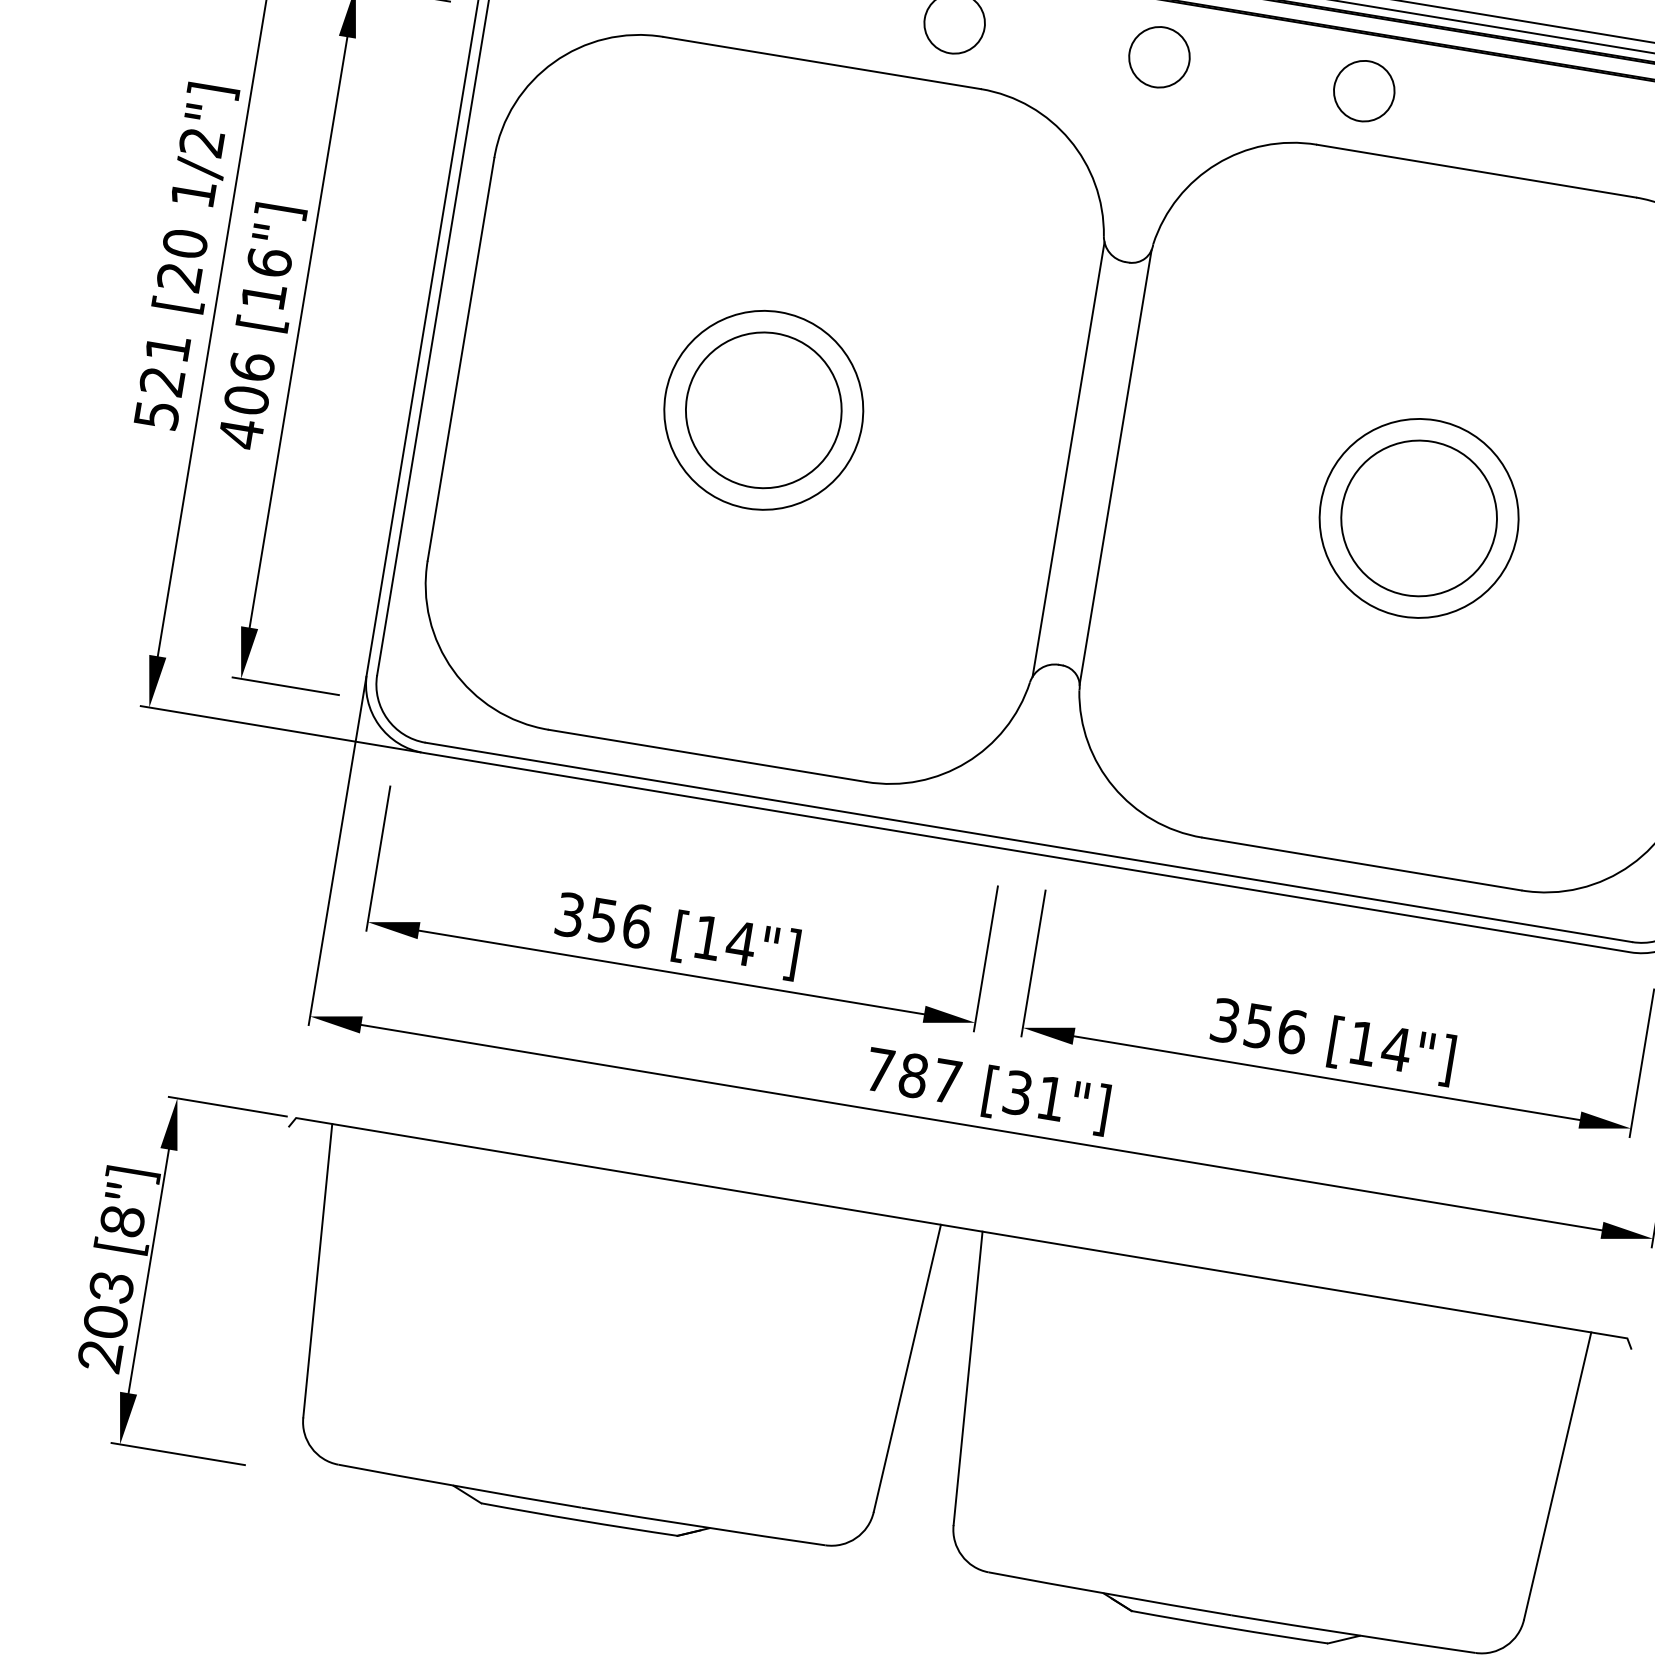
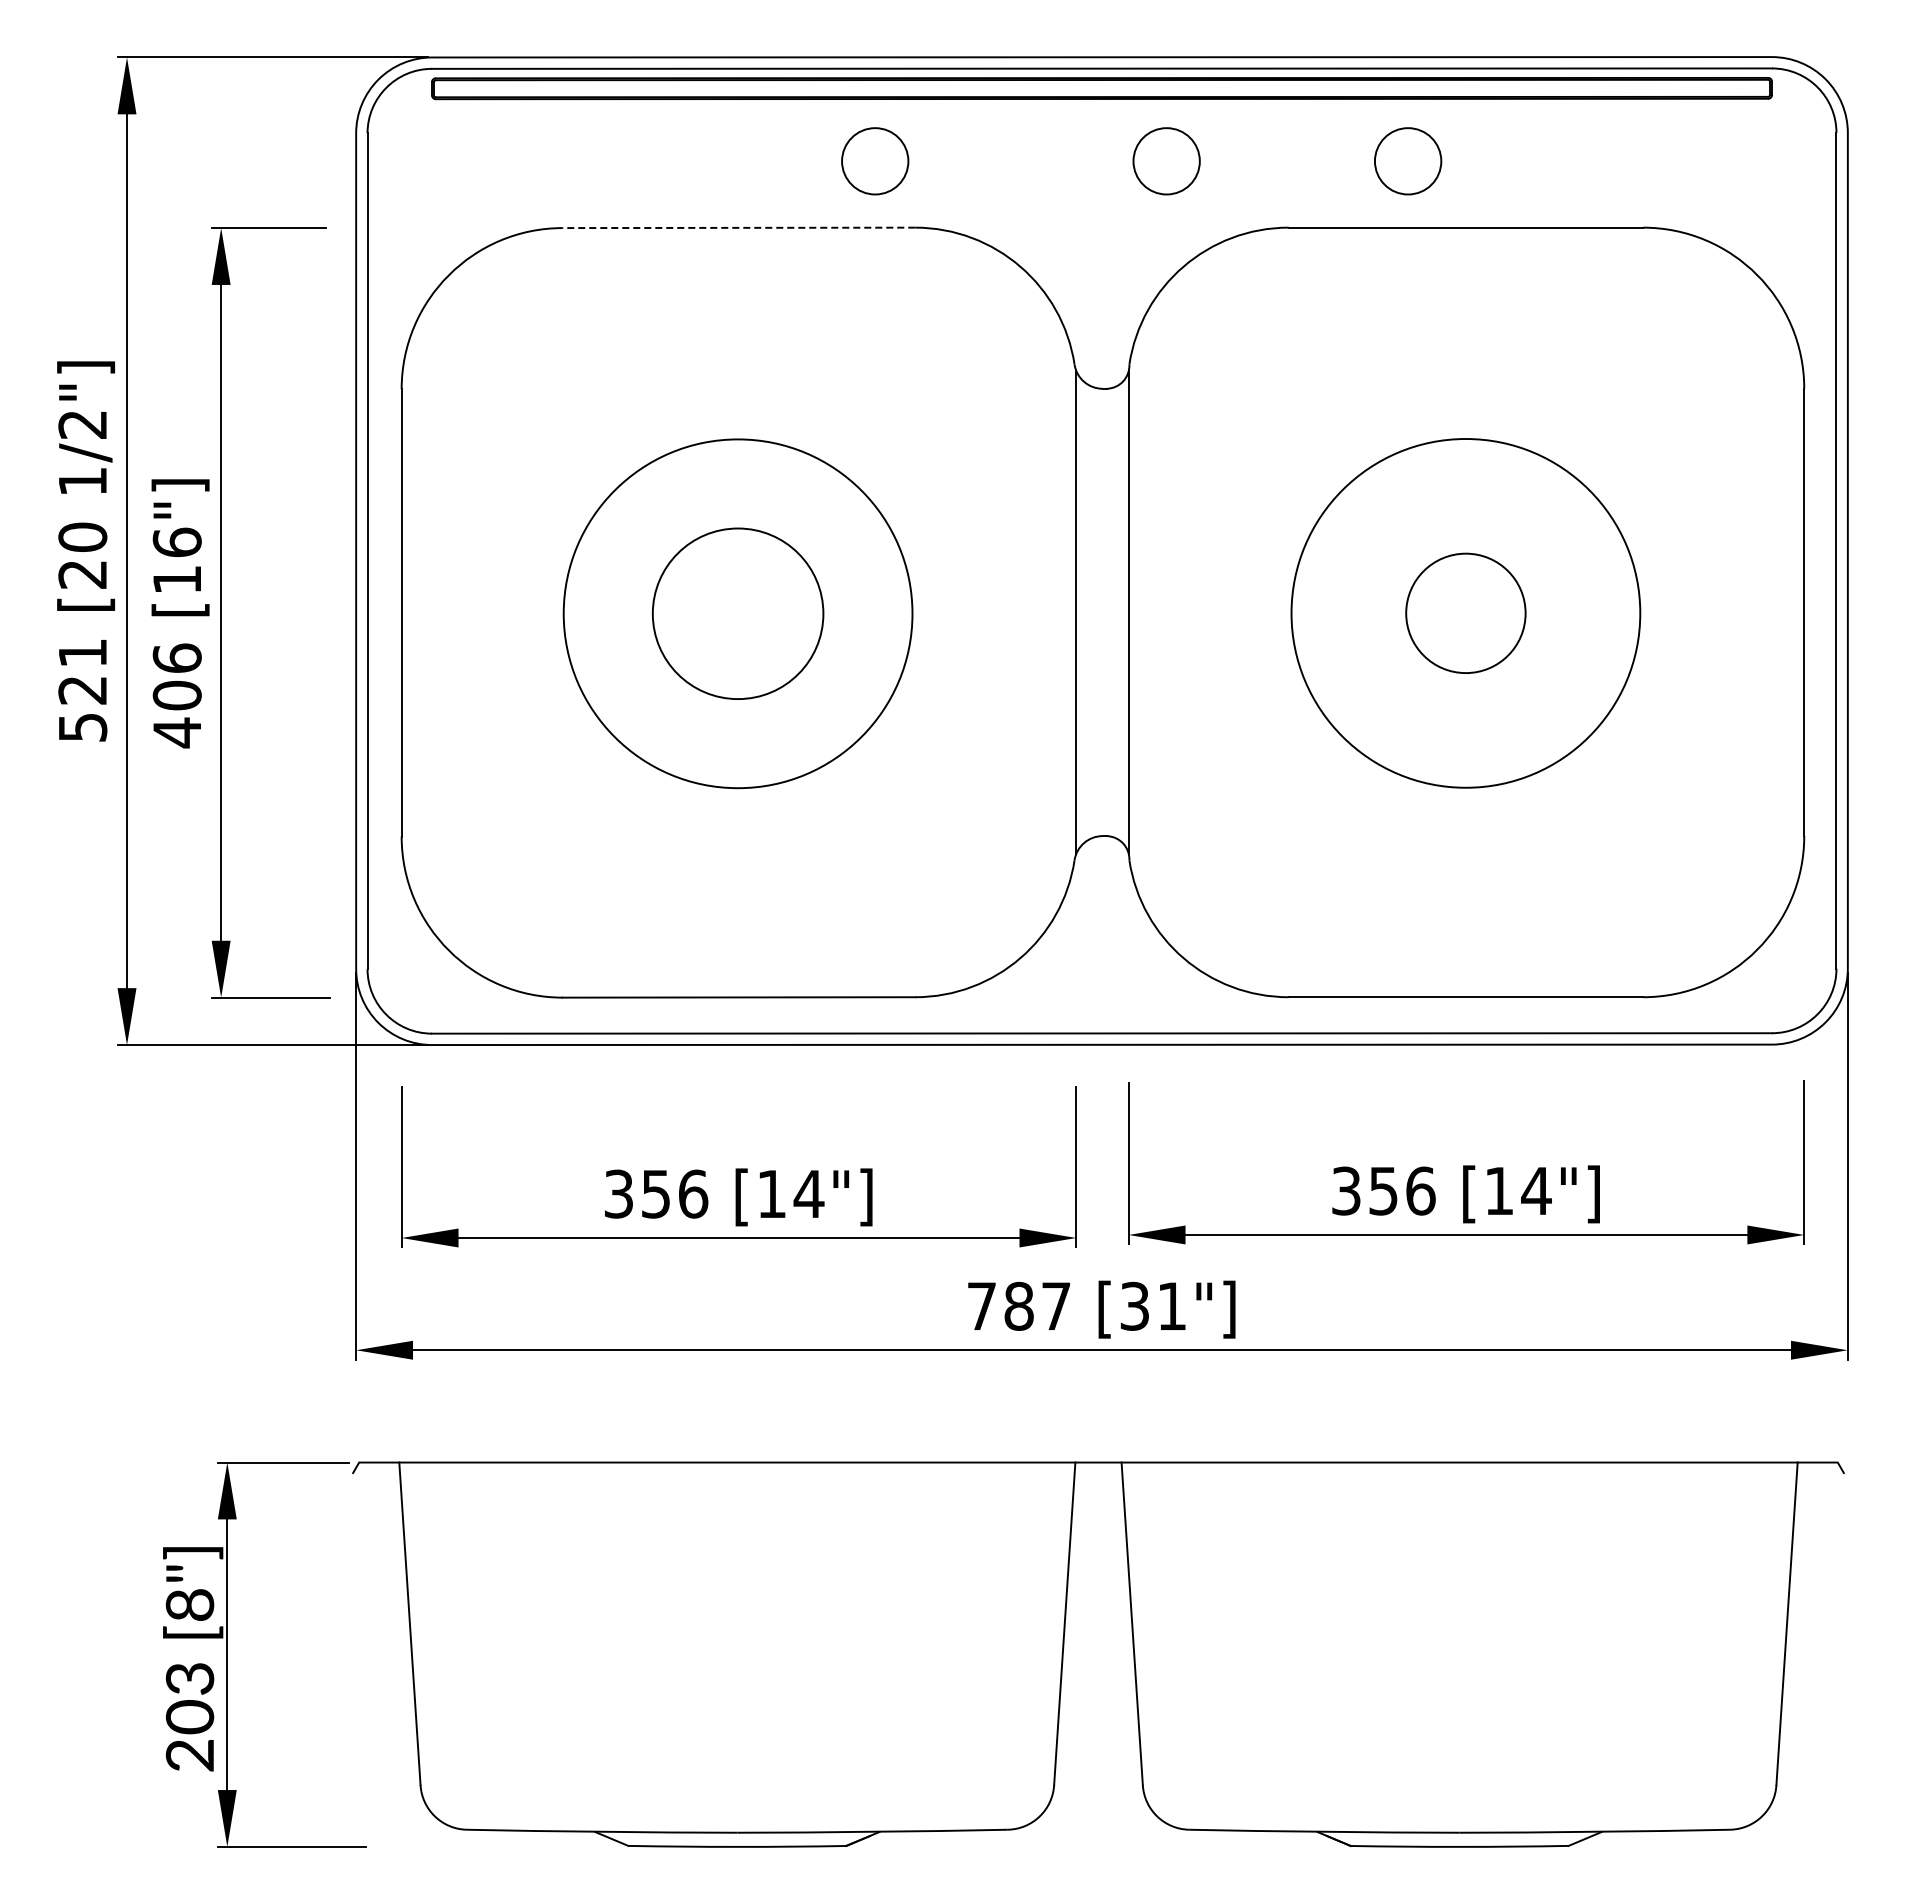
circle: (1159, 57) -> (1166, 161), moved
line: (821, 62) -> (738, 227), solid -> dashed
circle: (1364, 91) -> (1408, 161), moved
circle: (764, 410) -> (738, 613), size x1.6
circle: (1418, 518) -> (1465, 613), size x0.7
circle: (1418, 518) -> (1465, 613), size x1.6

